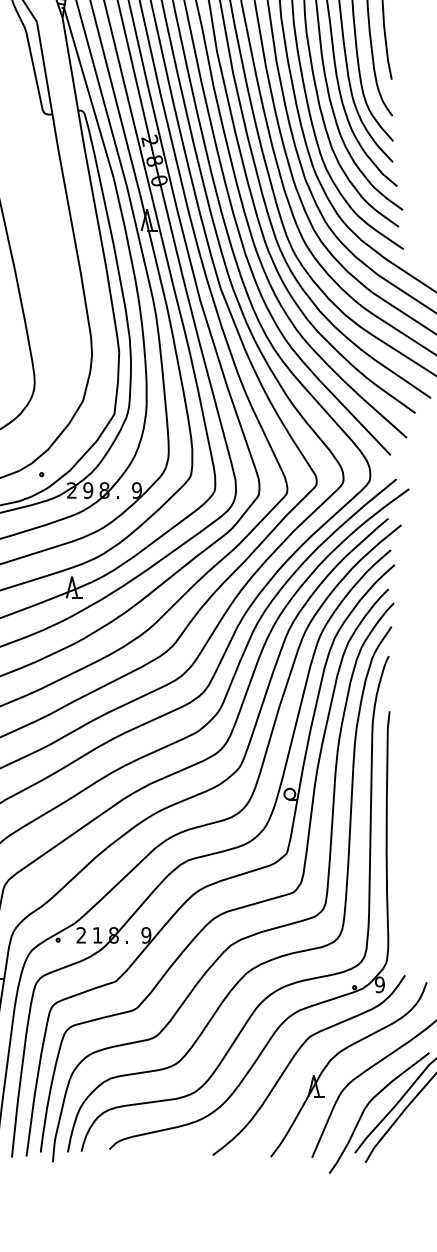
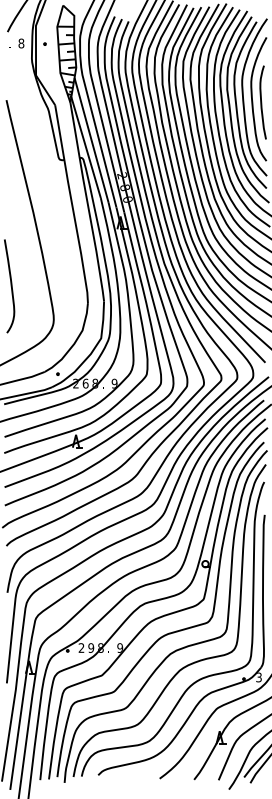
text: (87, 490) -> (85, 383), 9 -> 6
text: (98, 934) -> (91, 647), 1 -> 9
text: (379, 984) -> (258, 677), 9 -> 3

